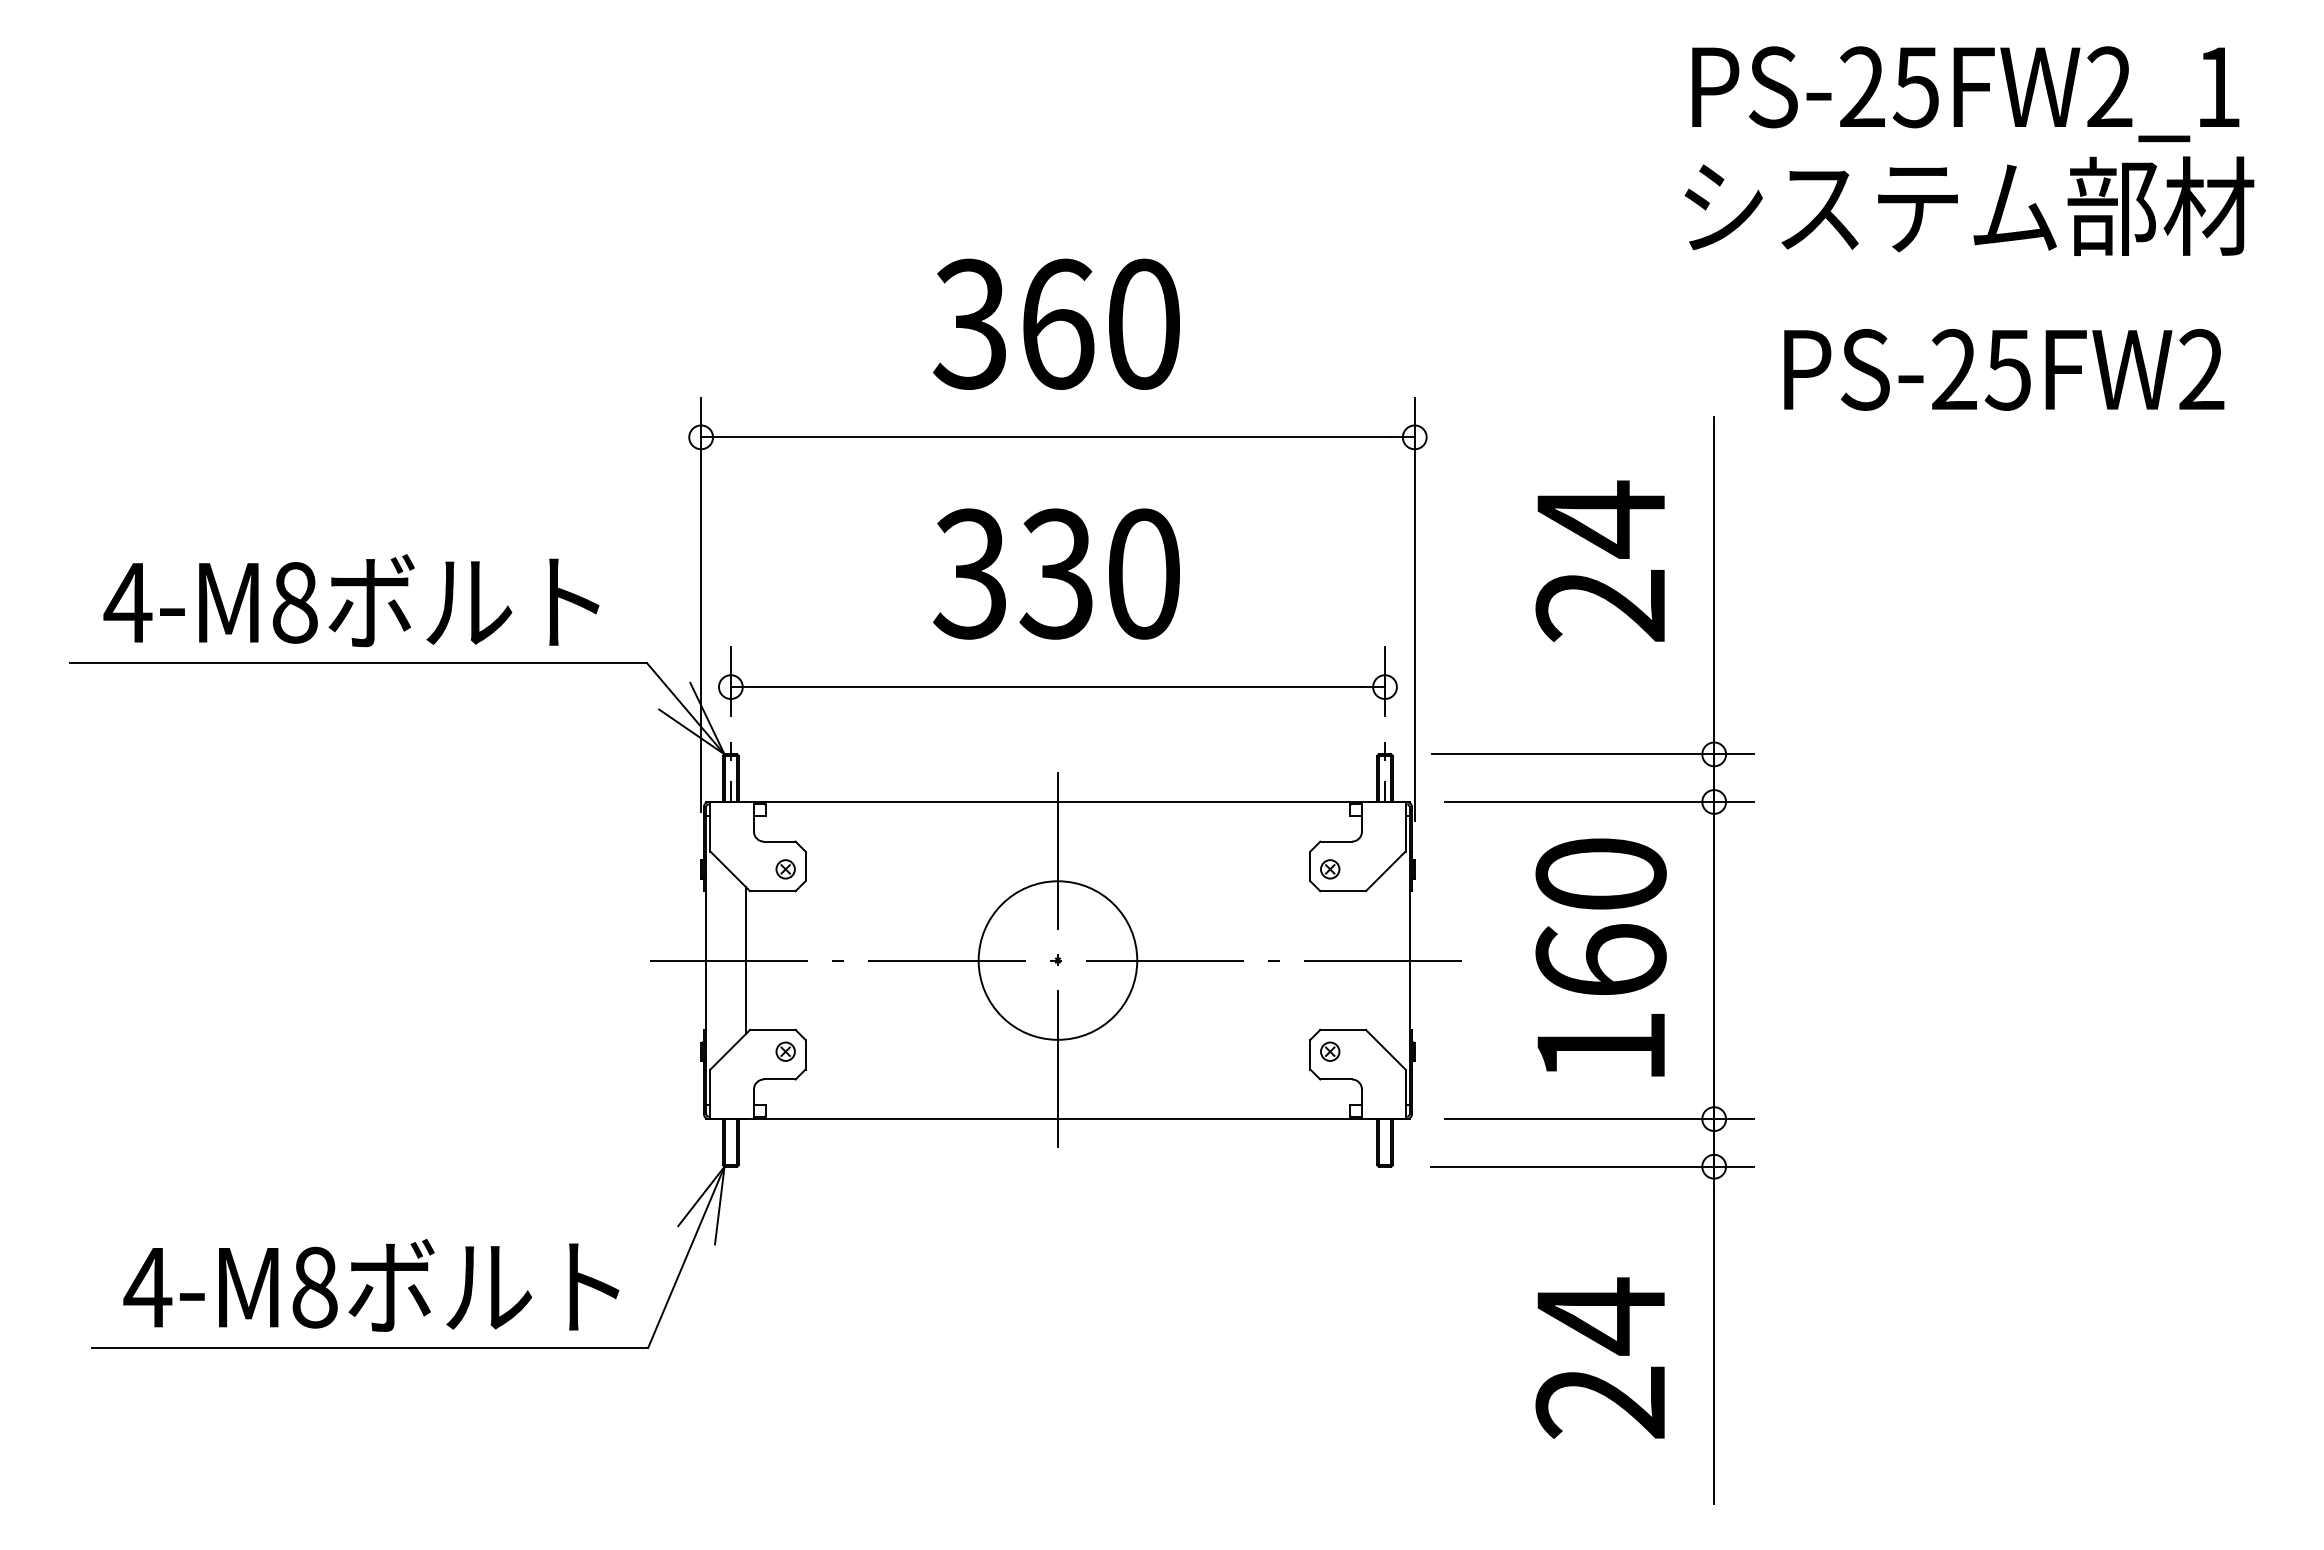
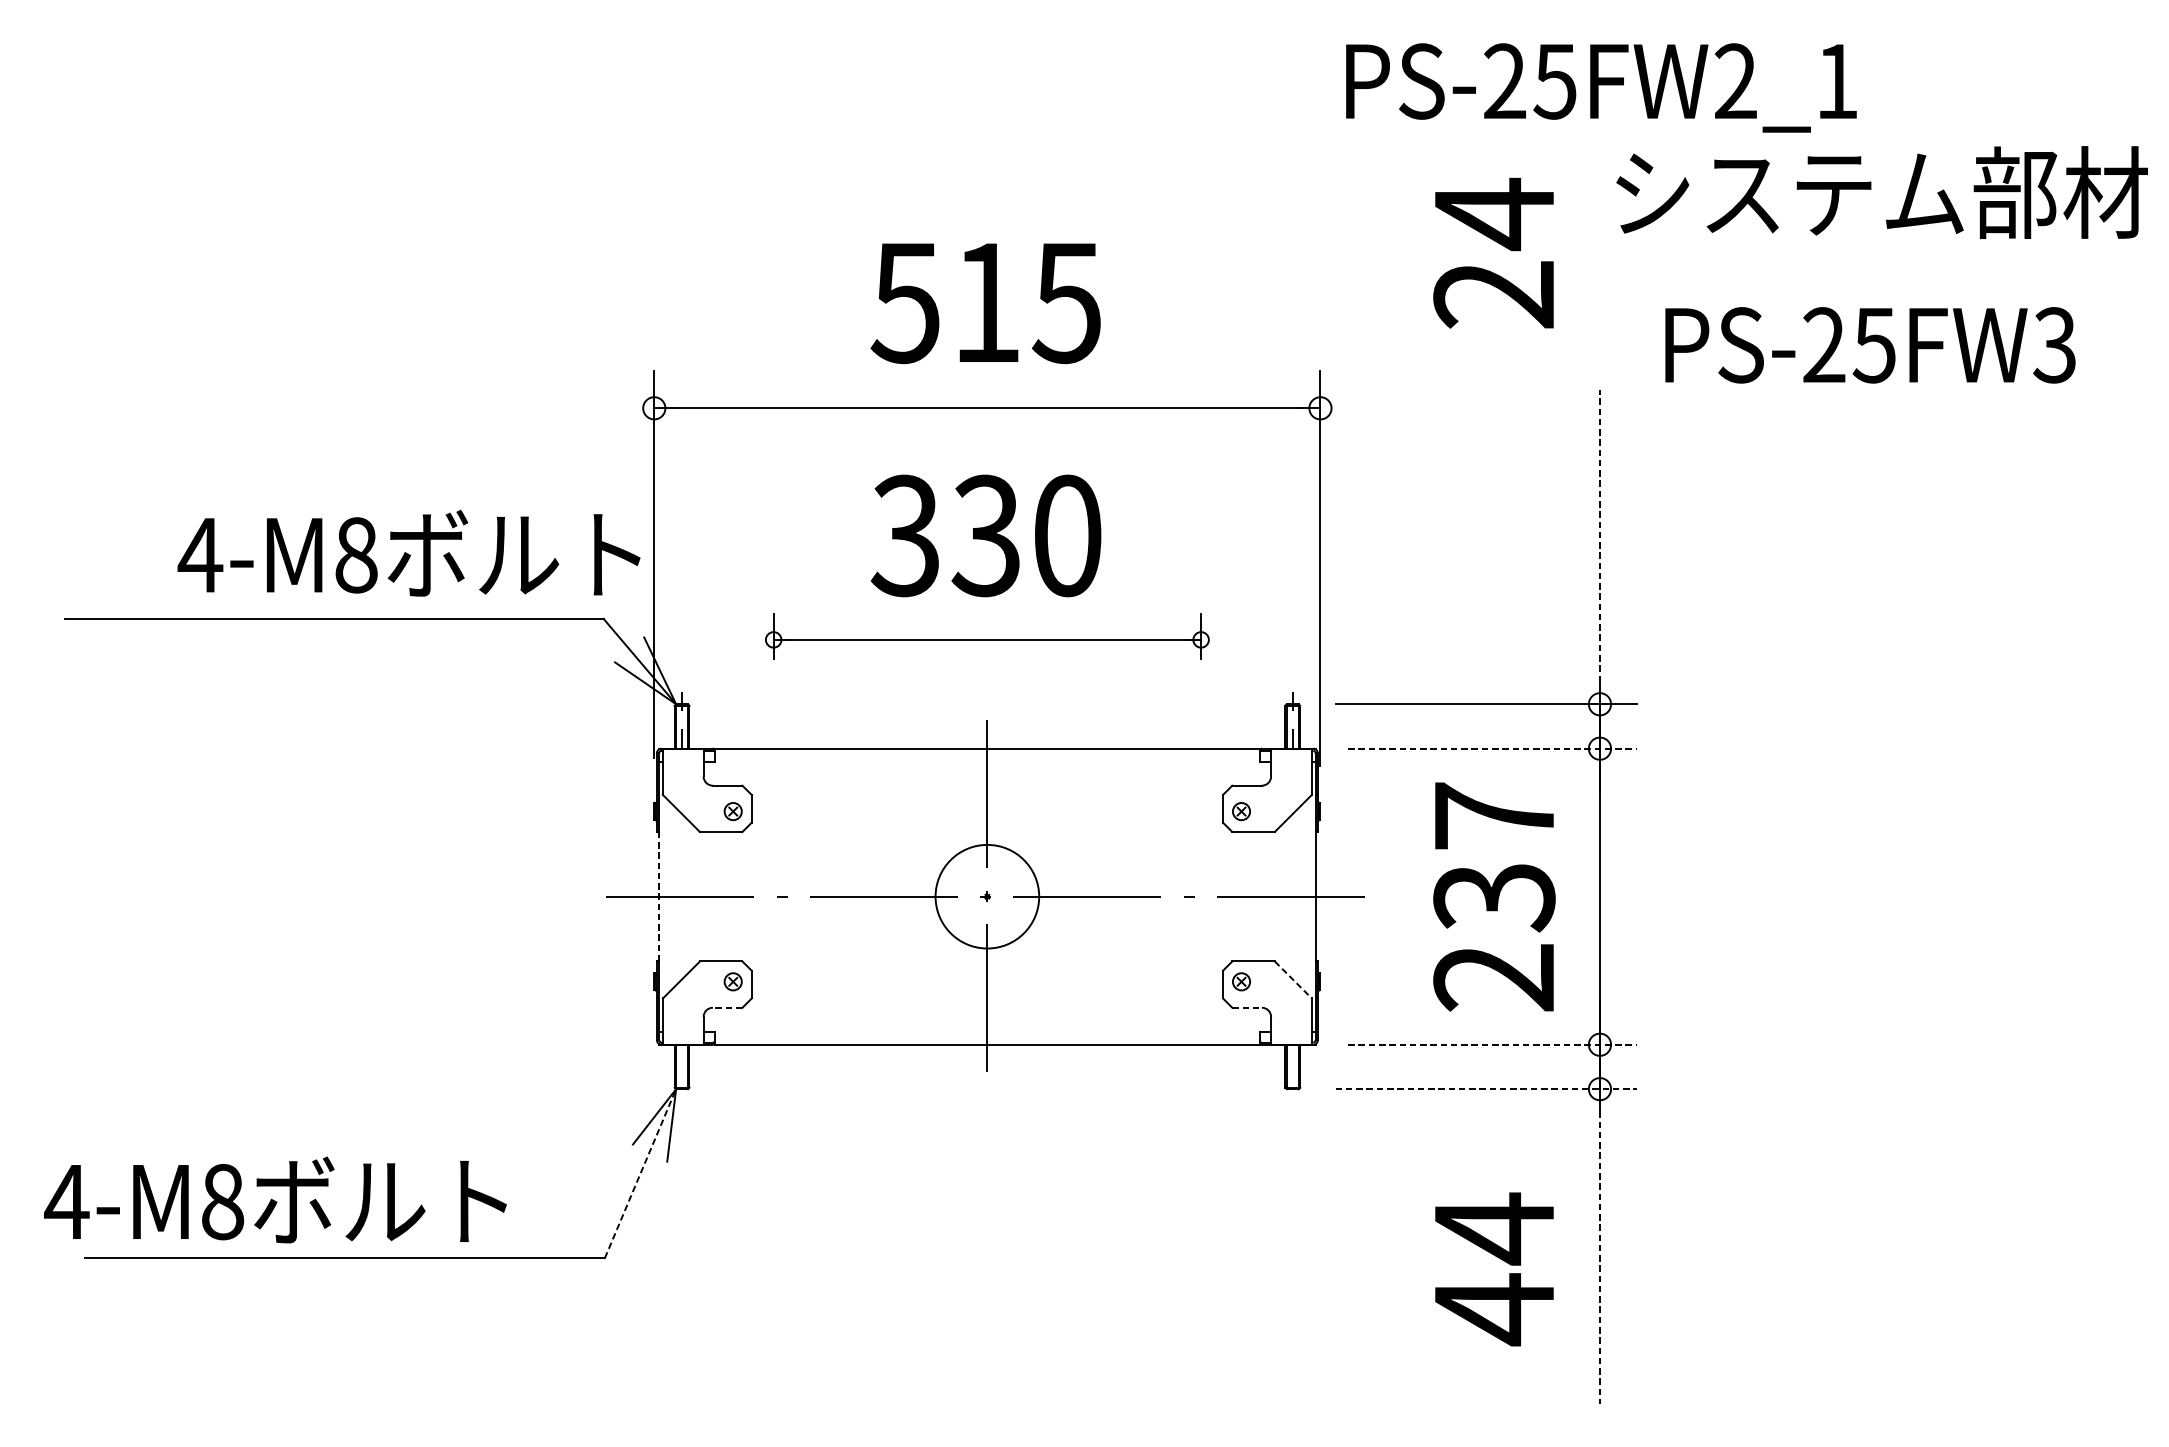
text: (1965, 94) -> (1601, 88), moved
text: (1969, 205) -> (1882, 191), moved
text: (1055, 323) -> (985, 302), 360 -> 515
text: (2201, 369) -> (2054, 344), PS-25FW2 -> PS-25FW3
text: (1599, 560) -> (1492, 252), moved
line: (1714, 574) -> (1600, 536), solid -> dashed
text: (351, 600) -> (409, 553), moved
part: (1057, 681) -> (986, 636), size x0.7
line: (1599, 801) -> (1492, 748), solid -> dashed
line: (706, 960) -> (659, 896), solid -> dashed
line: (746, 960) -> (696, 896), removed
circle: (1057, 960) -> (986, 896), size x0.7
text: (1600, 960) -> (1493, 896), 160 -> 237
line: (1386, 1050) -> (1294, 980), solid -> dashed
line: (779, 1079) -> (727, 1007), solid -> dashed
line: (1336, 1079) -> (1247, 1007), solid -> dashed
line: (1599, 1119) -> (1492, 1045), solid -> dashed
line: (1592, 1166) -> (1486, 1088), solid -> dashed
line: (686, 1256) -> (640, 1172), solid -> dashed
text: (371, 1285) -> (275, 1200), moved
line: (1714, 1347) -> (1600, 1257), solid -> dashed
text: (1599, 1402) -> (1492, 1309), 24 -> 44

